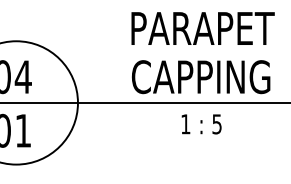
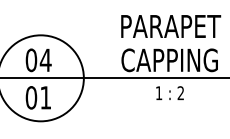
text: (216, 124) -> (180, 93), 5 -> 2

